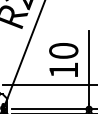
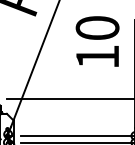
text: (63, 59) -> (97, 40), moved

